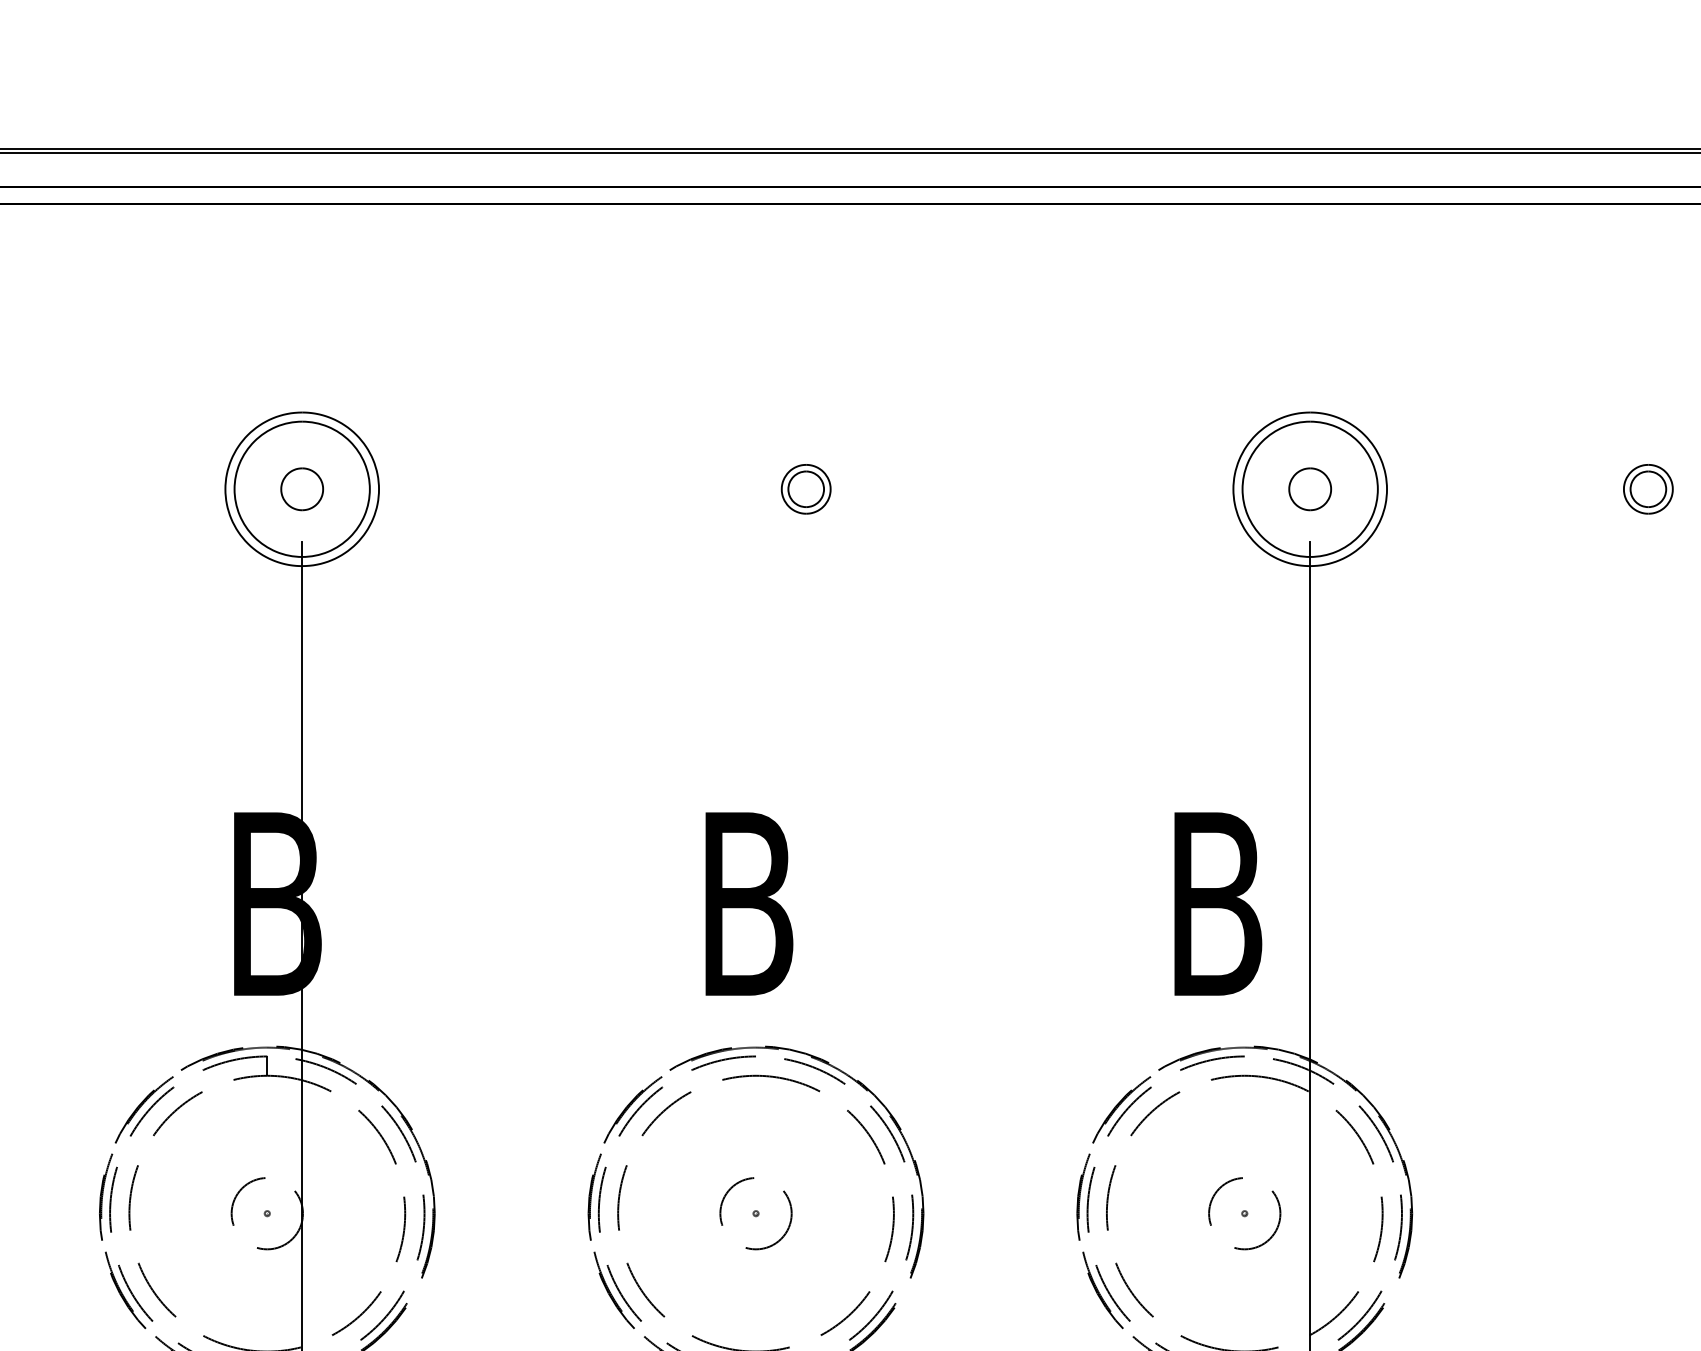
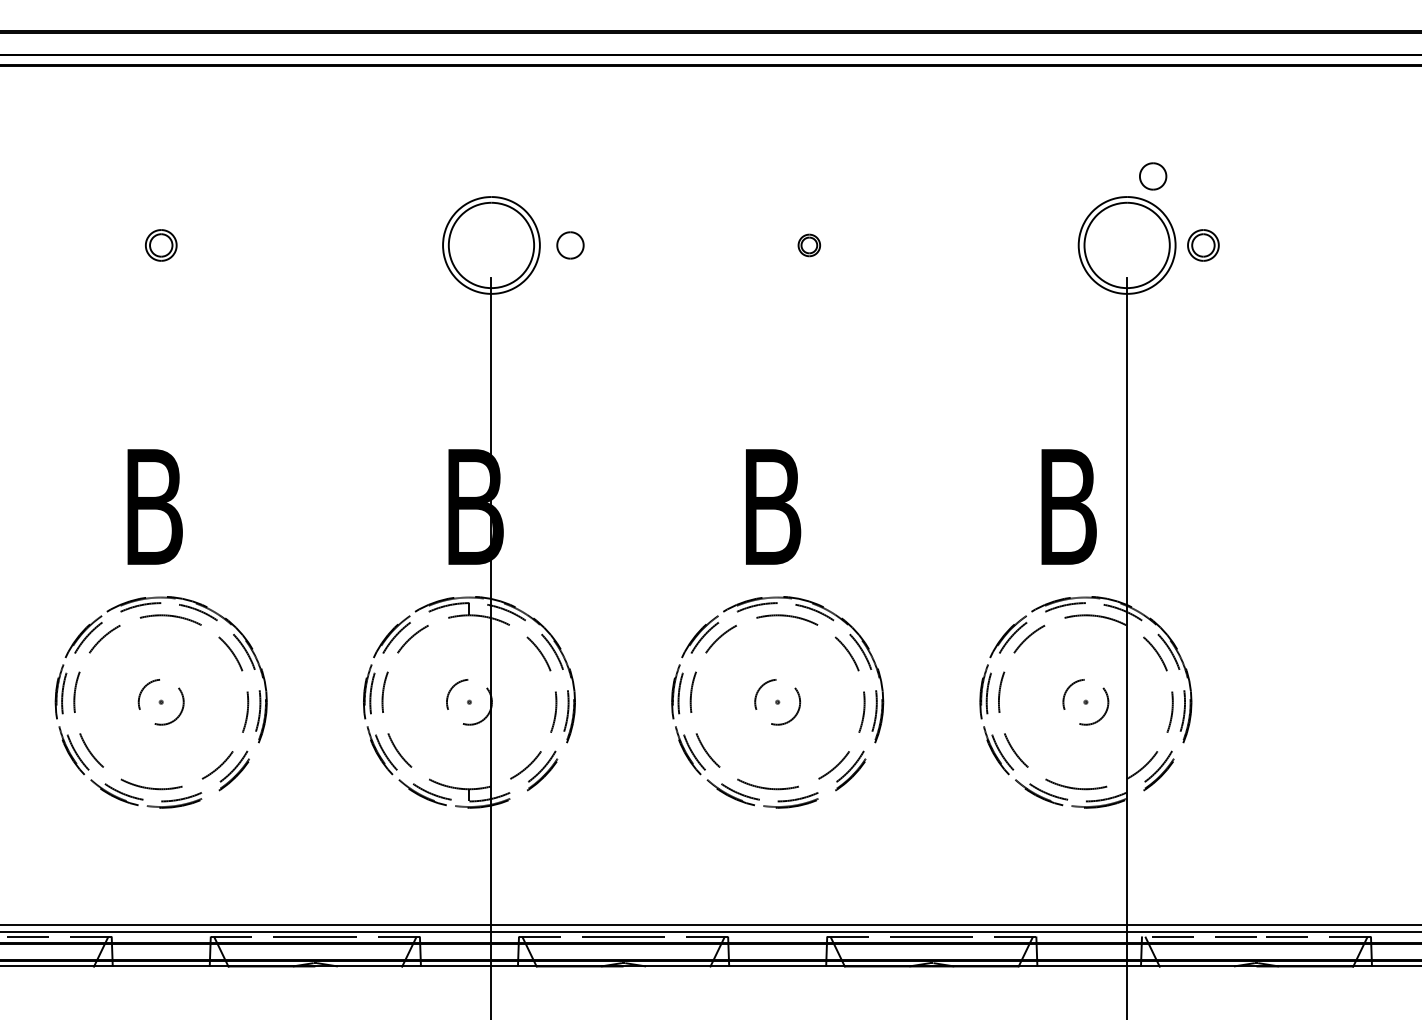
part: (302, 489) -> (570, 245), moved
part: (806, 489) -> (809, 245), size x0.7
part: (1310, 489) -> (1153, 176), moved
part: (1648, 489) -> (1203, 245), moved

